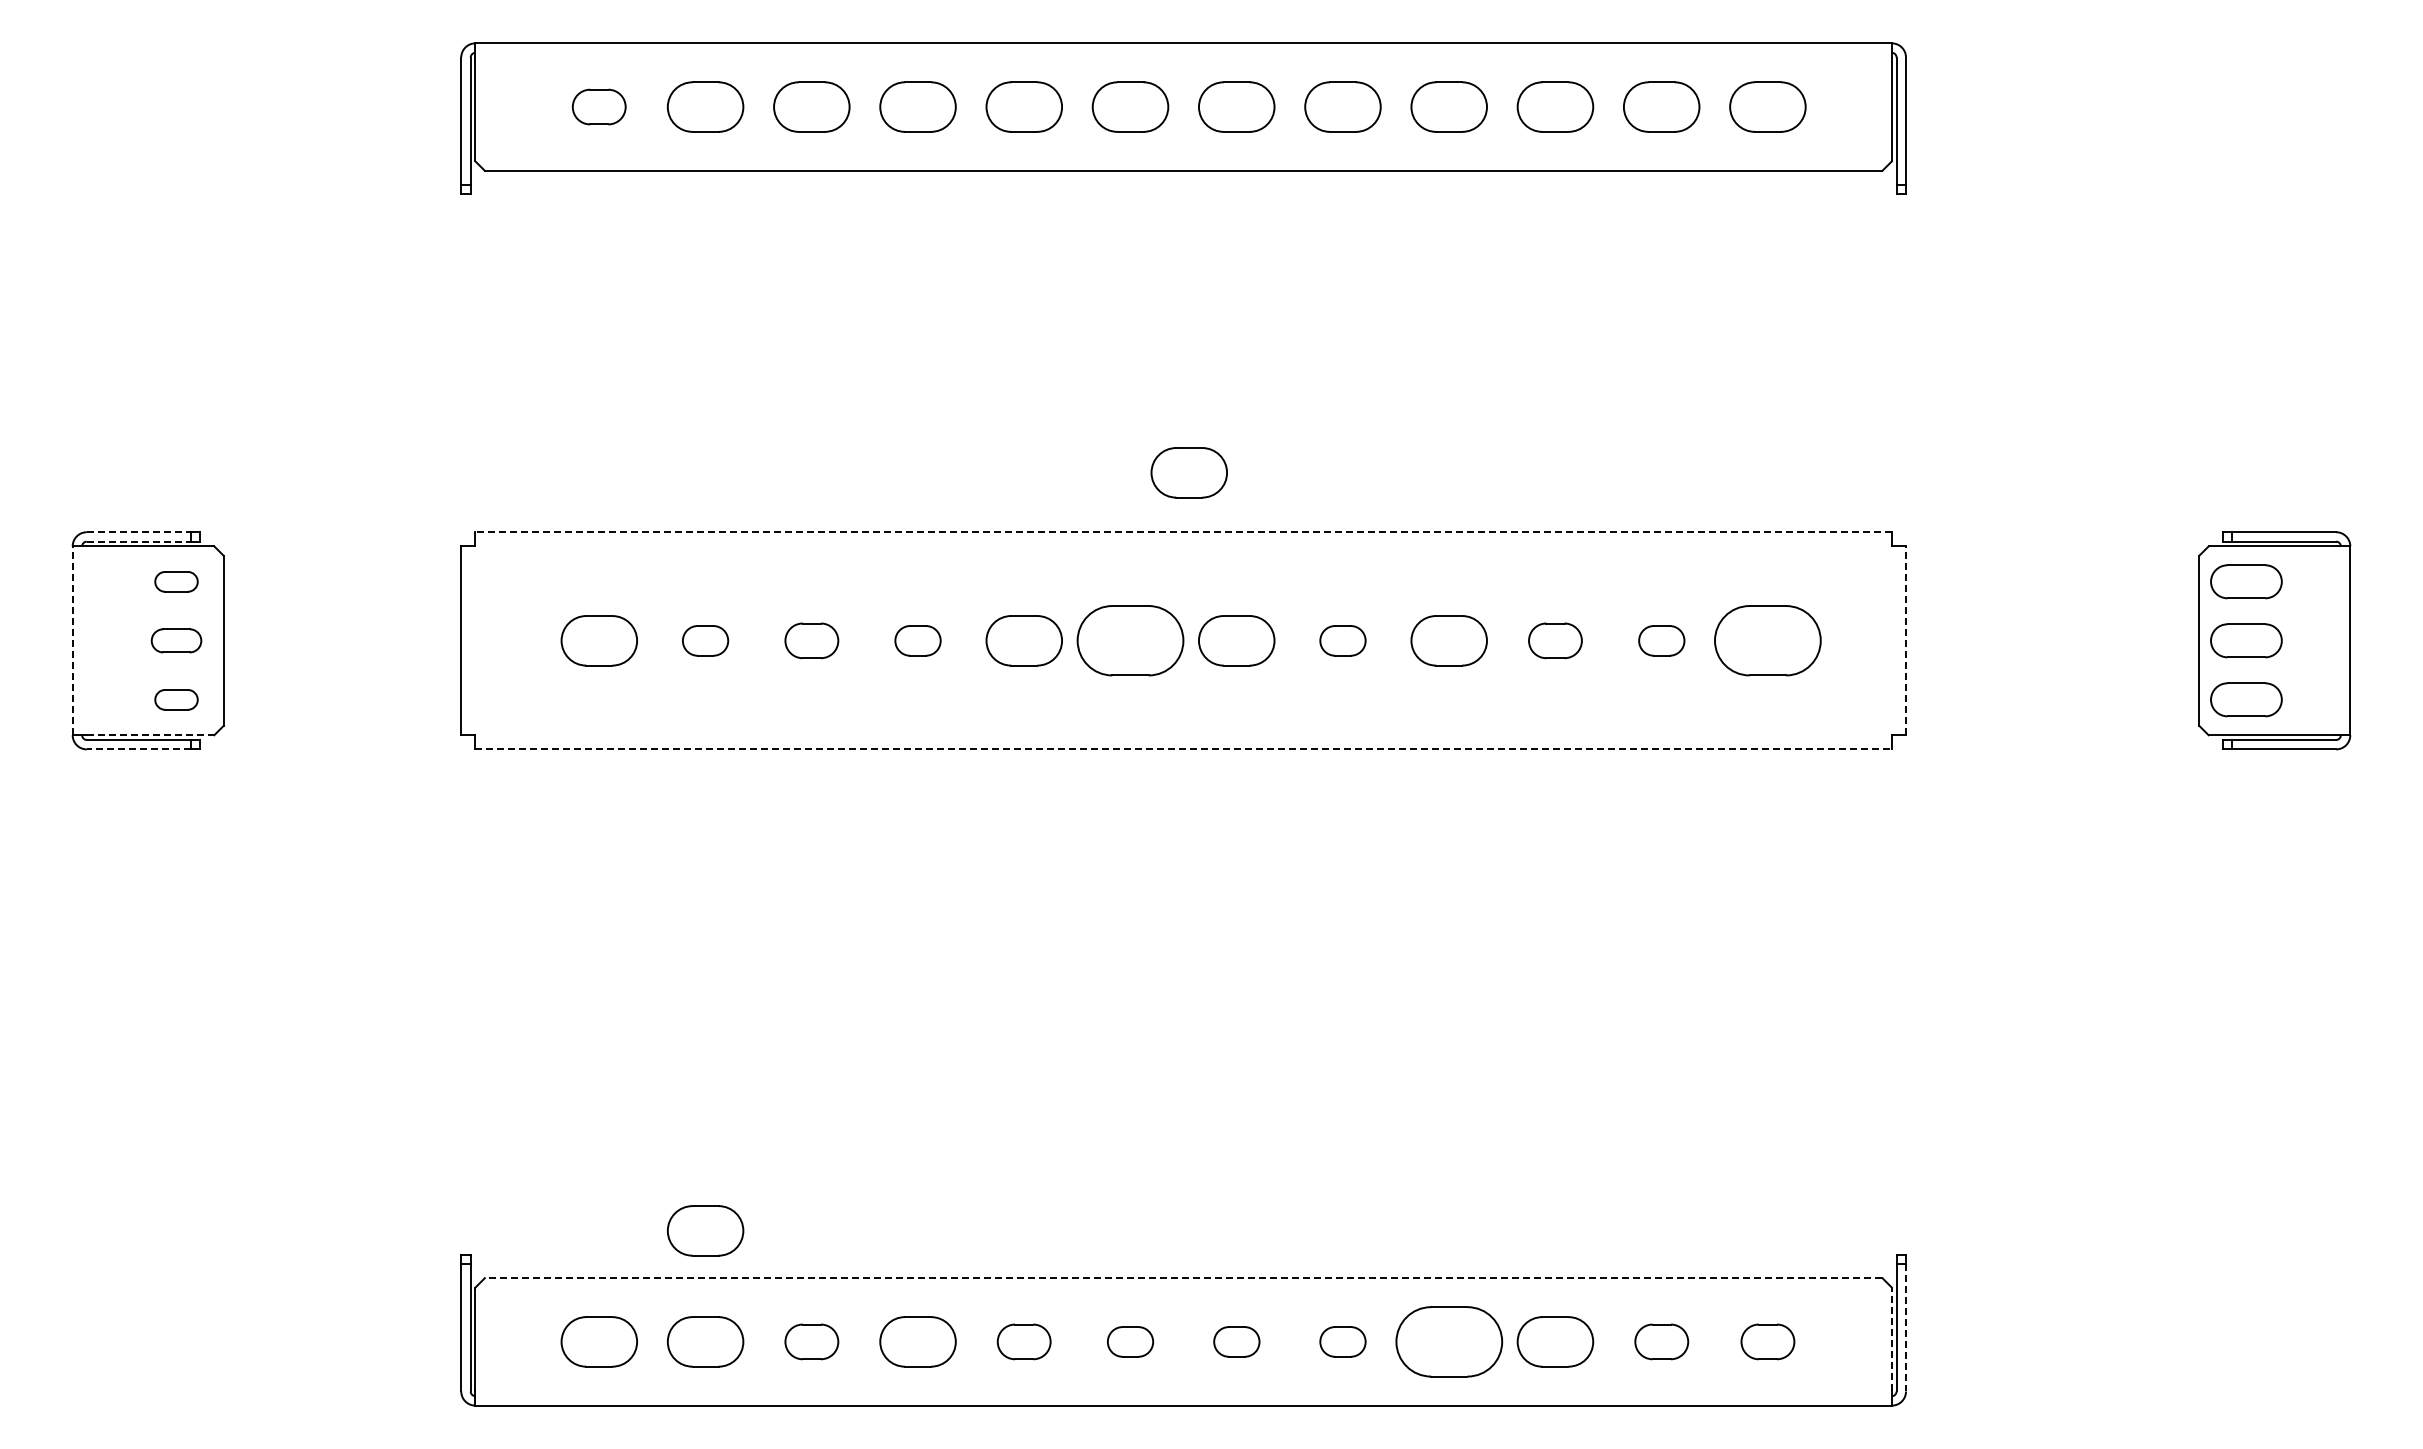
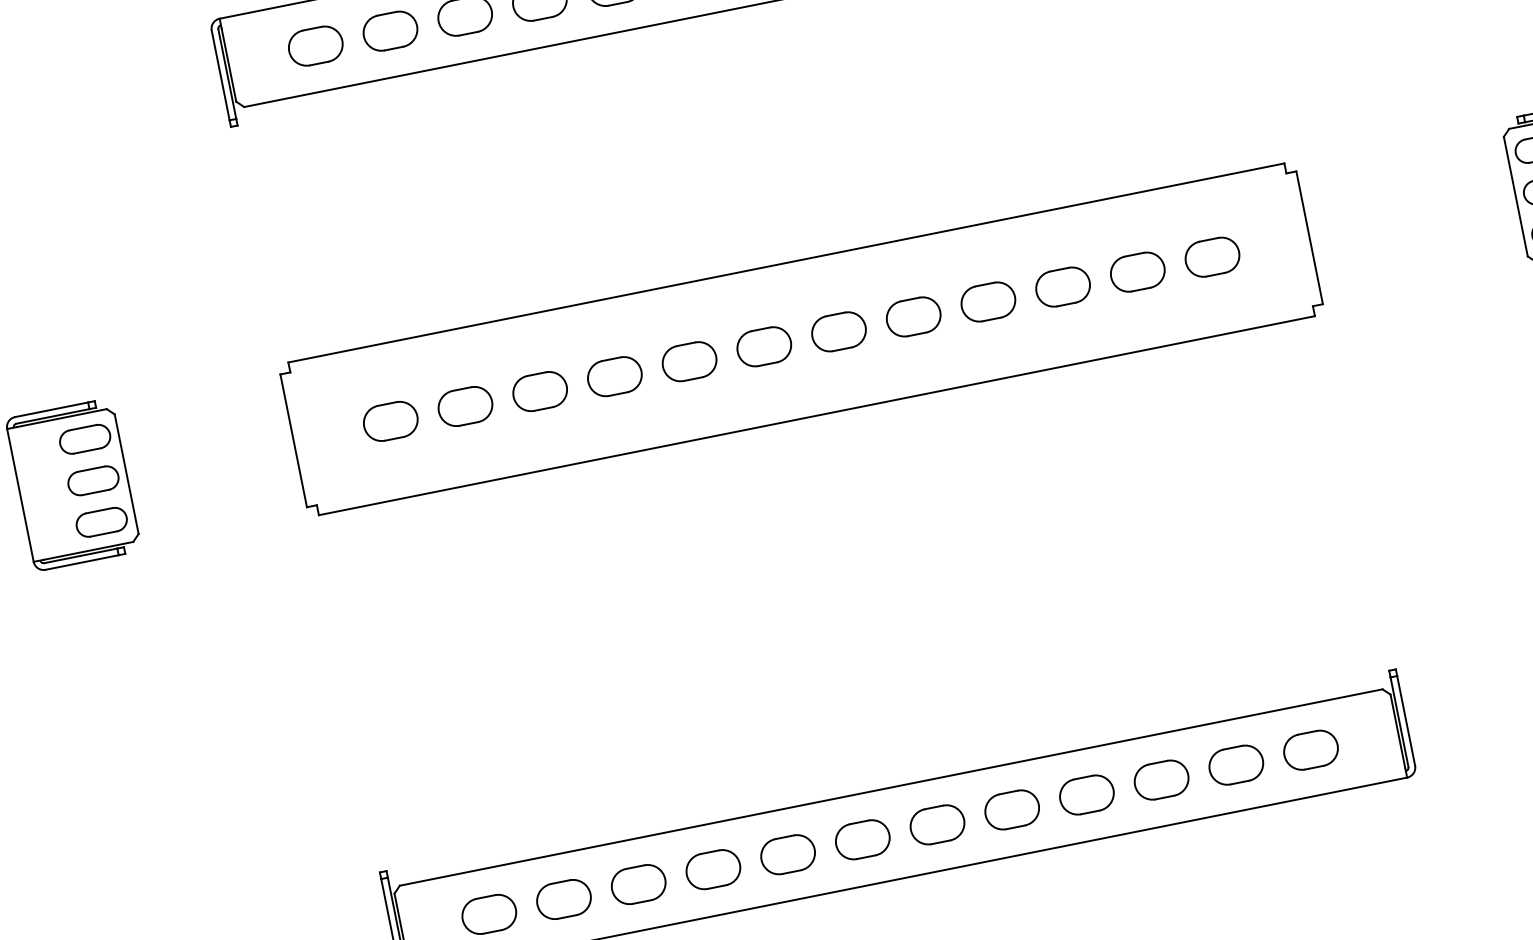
part: (598, 106) -> (315, 45), size x1.43
part: (1188, 472) -> (781, 220), removed
line: (138, 532) -> (51, 410), dashed -> solid
line: (1183, 532) -> (786, 263), dashed -> solid
line: (138, 541) -> (52, 416), dashed -> solid
part: (176, 581) -> (85, 439), size x1.67
line: (72, 640) -> (20, 495), dashed -> solid
part: (176, 640) -> (93, 480), size x1.43
part: (705, 640) -> (465, 406), size x1.67
part: (811, 640) -> (539, 391), size x1.43
part: (917, 640) -> (614, 376), size x1.67
part: (1130, 640) -> (764, 346), size x0.71
part: (1342, 640) -> (913, 316), size x1.67
part: (1555, 640) -> (1063, 286), size x1.43
part: (1661, 640) -> (1137, 271), size x1.67
part: (1767, 640) -> (1212, 257), size x0.71
line: (1906, 640) -> (1309, 237), dashed -> solid
part: (176, 699) -> (101, 522), size x1.67
line: (150, 735) -> (88, 551), dashed -> solid
line: (138, 749) -> (81, 562), dashed -> solid
line: (1184, 749) -> (817, 415), dashed -> solid
part: (705, 1230) -> (548, 821), removed
line: (1183, 1278) -> (891, 787), dashed -> solid
line: (1906, 1327) -> (1406, 720), dashed -> solid
line: (1891, 1339) -> (1397, 731), dashed -> solid
part: (811, 1341) -> (638, 884), size x1.43
part: (1023, 1341) -> (787, 854), size x1.43
part: (1130, 1341) -> (862, 839), size x1.67
part: (1236, 1341) -> (937, 824), size x1.67
part: (1342, 1341) -> (1011, 809), size x1.67
part: (1448, 1341) -> (1086, 794), size x0.71
part: (1661, 1341) -> (1236, 764), size x1.43
part: (1767, 1341) -> (1310, 750), size x1.43

